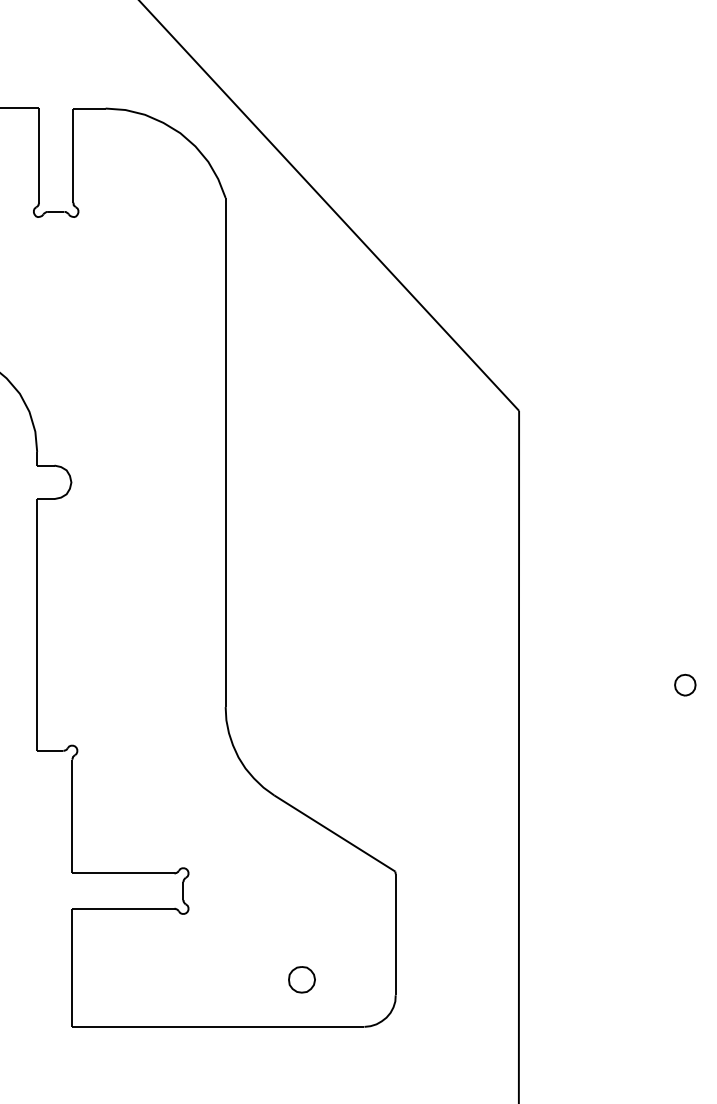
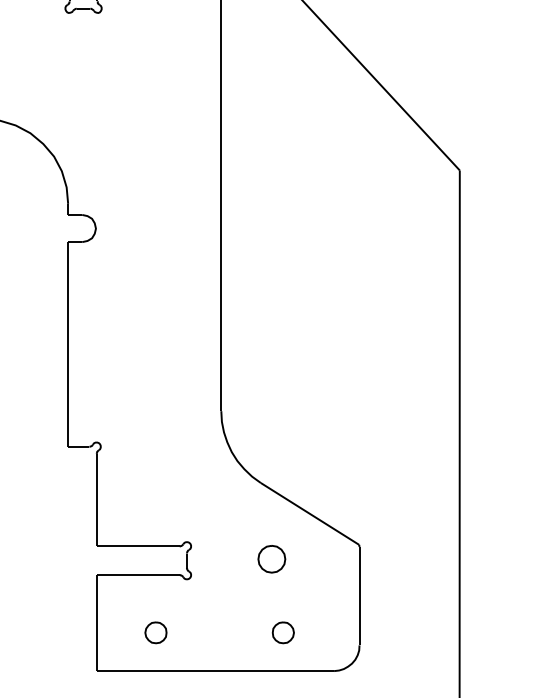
part: (287, 888) -> (271, 558), added
part: (145, 979) -> (156, 632), added

